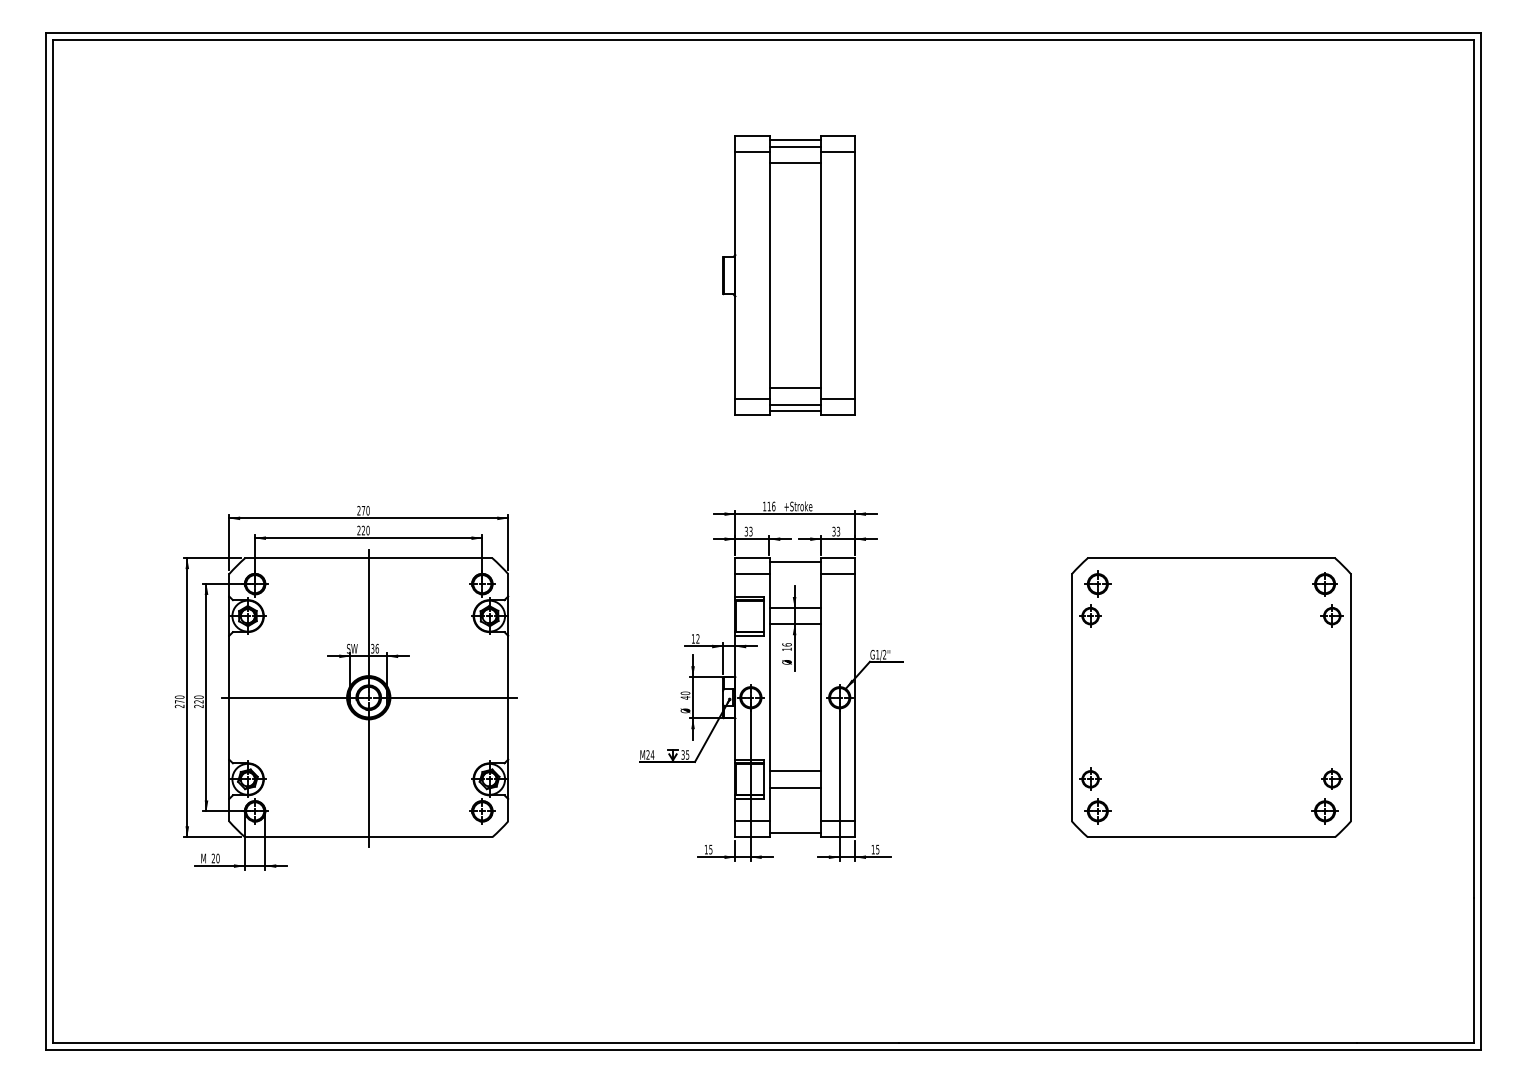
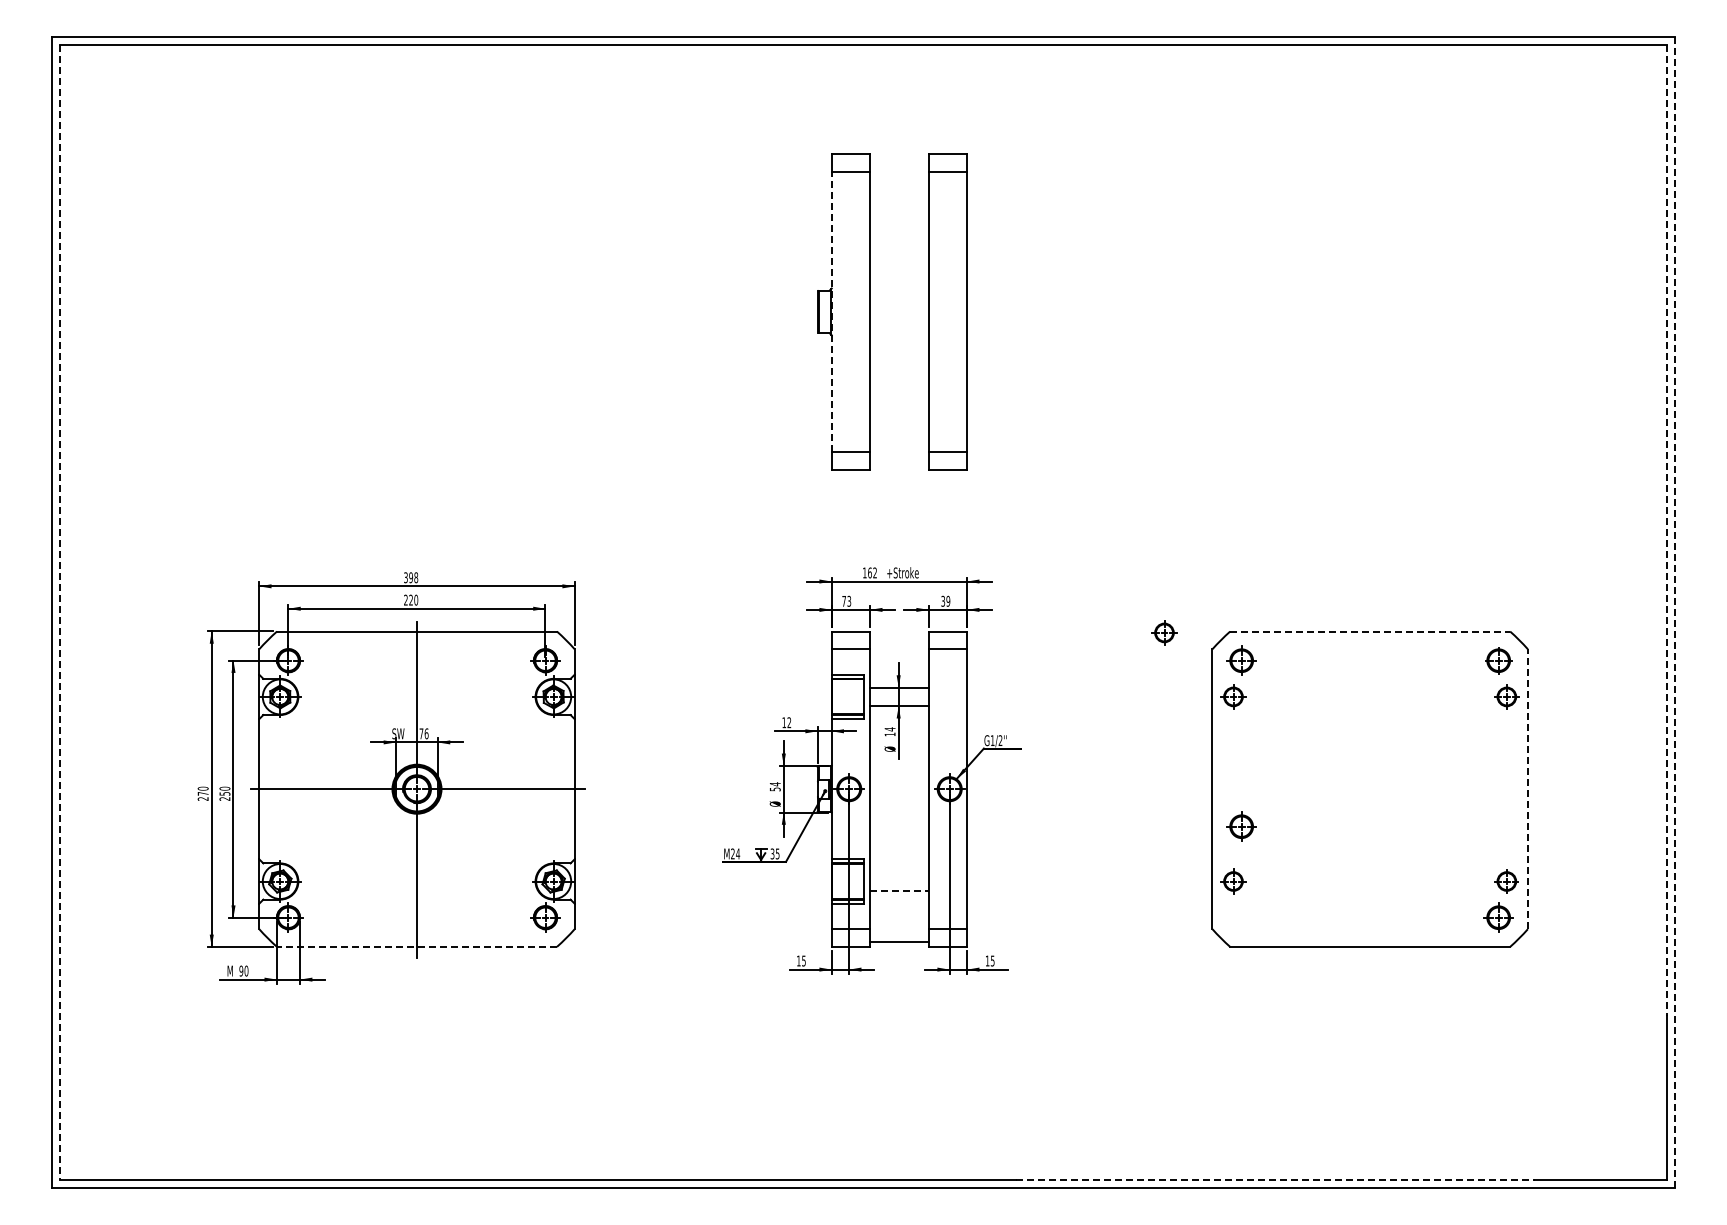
line: (795, 140) -> (899, 158), removed
line: (795, 146) -> (899, 165), removed
line: (795, 163) -> (899, 184), removed
line: (735, 275) -> (831, 311), solid -> dashed
line: (795, 388) -> (899, 439), removed
line: (795, 404) -> (899, 457), removed
line: (795, 410) -> (899, 464), removed
line: (1474, 469) -> (1667, 531), solid -> dashed
text: (771, 506) -> (872, 572), 116 -> 162
text: (363, 510) -> (411, 577), 270 -> 398
text: (745, 530) -> (843, 600), 33 -> 73
text: (838, 531) -> (948, 601), 33 -> 39
line: (52, 541) -> (59, 612), solid -> dashed
line: (1481, 541) -> (1675, 612), solid -> dashed
line: (1211, 558) -> (1370, 631), solid -> dashed
part: (1029, 559) -> (1164, 632), added
line: (795, 562) -> (899, 636), removed
text: (786, 644) -> (889, 729), 16 -> 14
text: (372, 648) -> (421, 733), 36 -> 76
text: (684, 695) -> (774, 786), 40 -> 54
line: (1350, 697) -> (1527, 789), solid -> dashed
text: (198, 701) -> (224, 793), 220 -> 250
line: (795, 771) -> (899, 872), removed
line: (795, 787) -> (899, 890), solid -> dashed
part: (1097, 811) -> (1241, 826), moved
line: (369, 836) -> (417, 946), solid -> dashed
text: (213, 858) -> (241, 970), 20 -> 90
line: (1127, 1042) -> (1275, 1179), solid -> dashed

